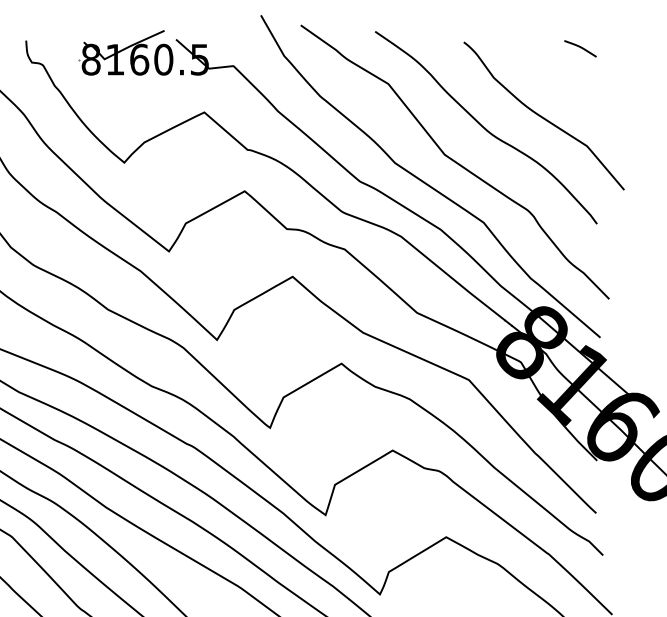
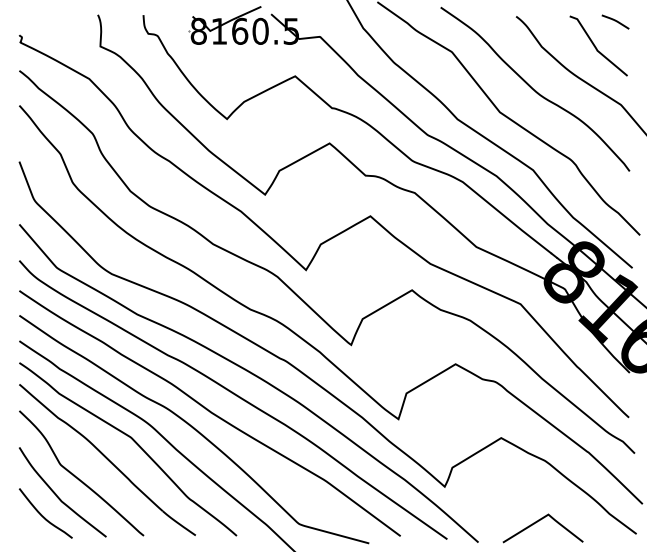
curve: (558, 77) -> (596, 46), added

